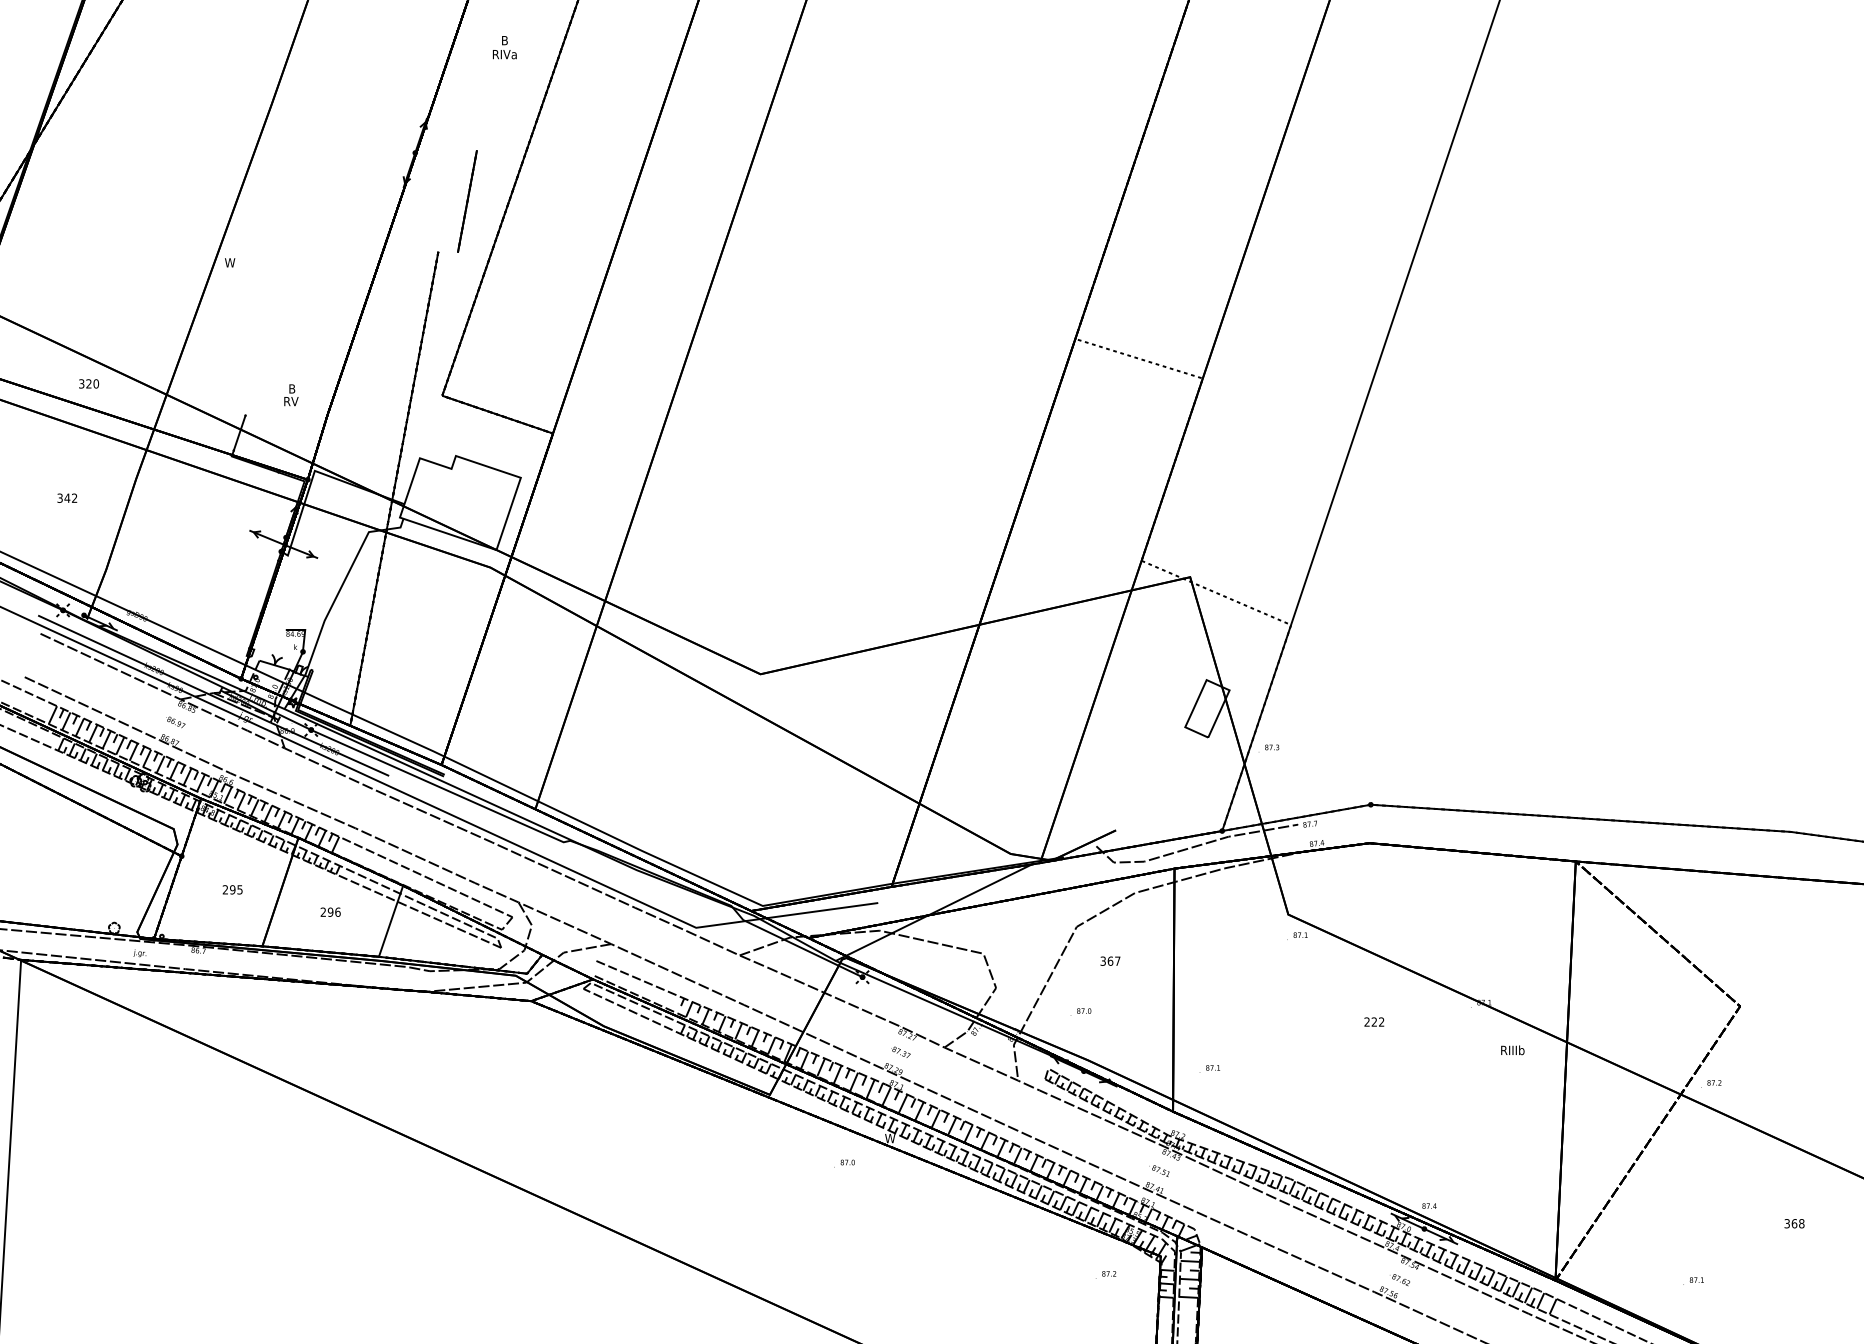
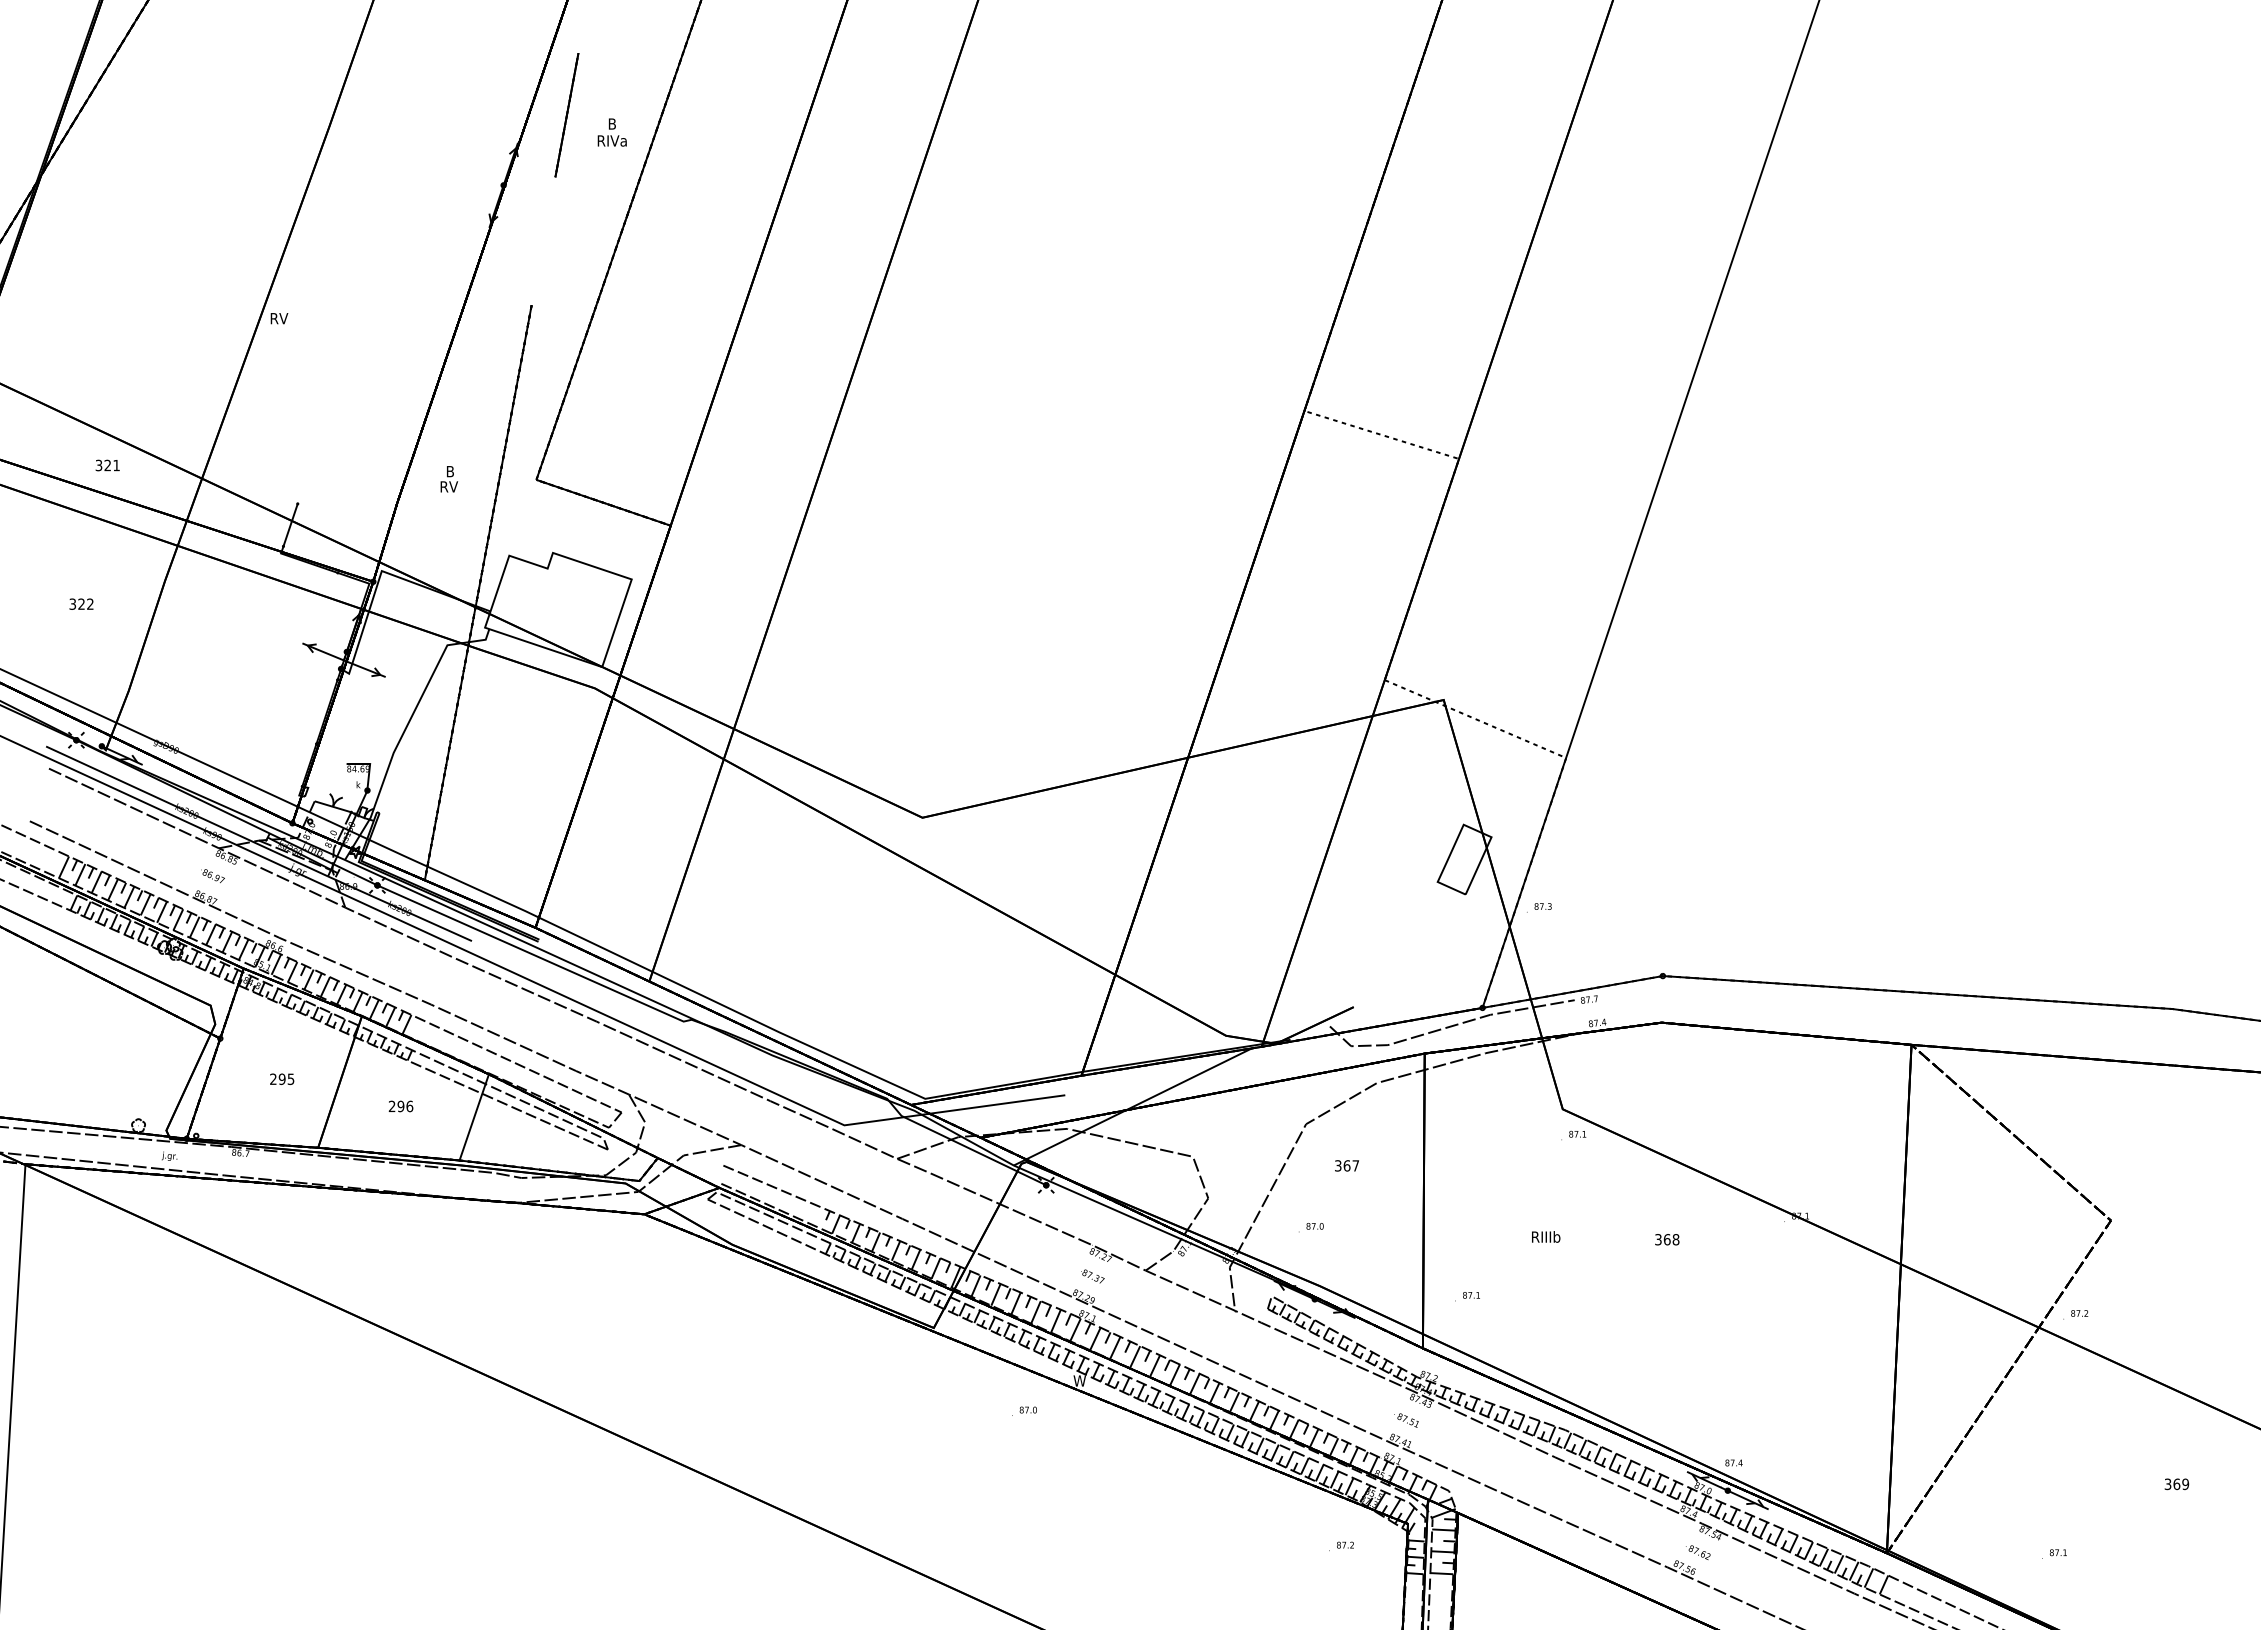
text: (504, 47) -> (611, 132), moved
line: (467, 201) -> (566, 115), moved
text: (230, 262) -> (279, 318), W -> RV
text: (96, 383) -> (116, 465), 320 -> 321
text: (291, 395) -> (449, 479), moved
text: (67, 497) -> (81, 603), 342 -> 322
text: (1374, 1021) -> (1667, 1239), 222 -> 368
text: (1513, 1049) -> (1546, 1236), moved
text: (1801, 1223) -> (2185, 1484), 368 -> 369

